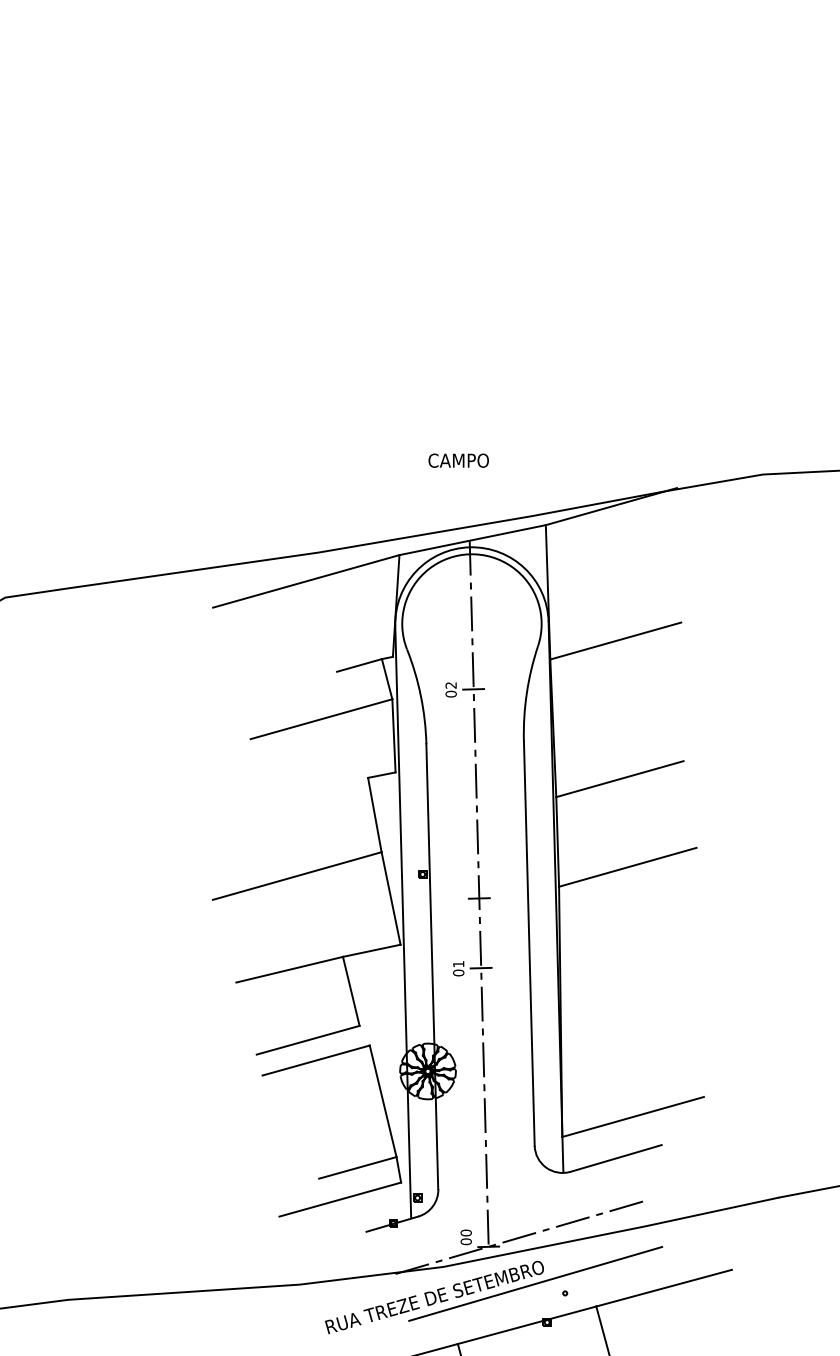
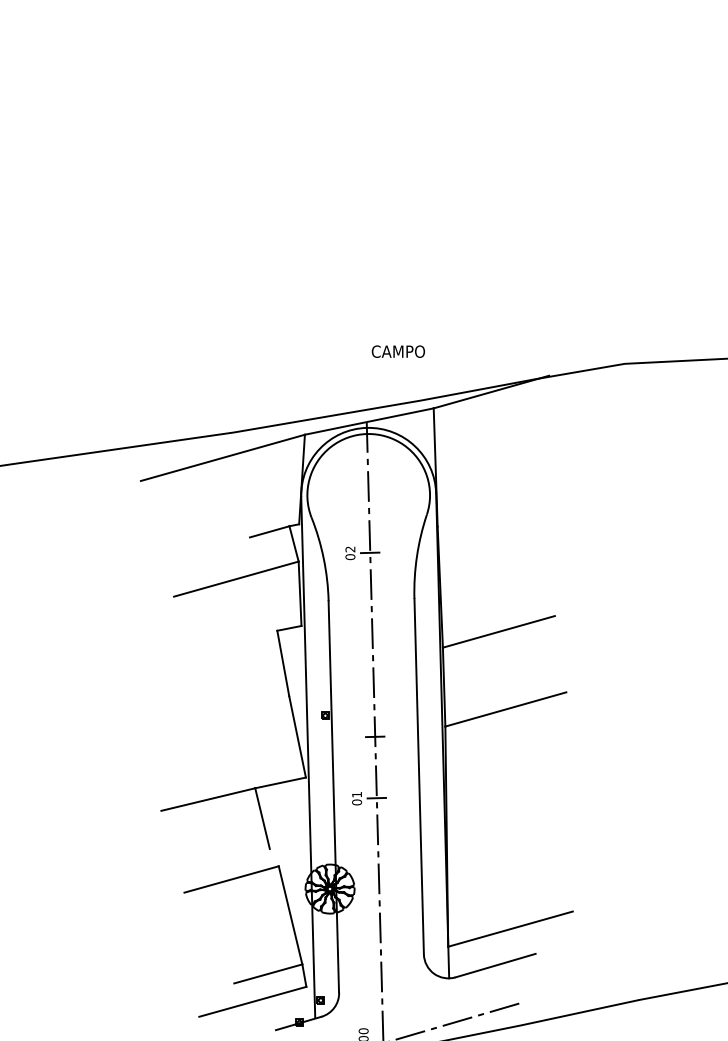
text: (458, 460) -> (398, 351), moved
line: (615, 640) -> (495, 509), removed
line: (296, 875) -> (214, 716), removed
line: (307, 1039) -> (224, 860), removed

